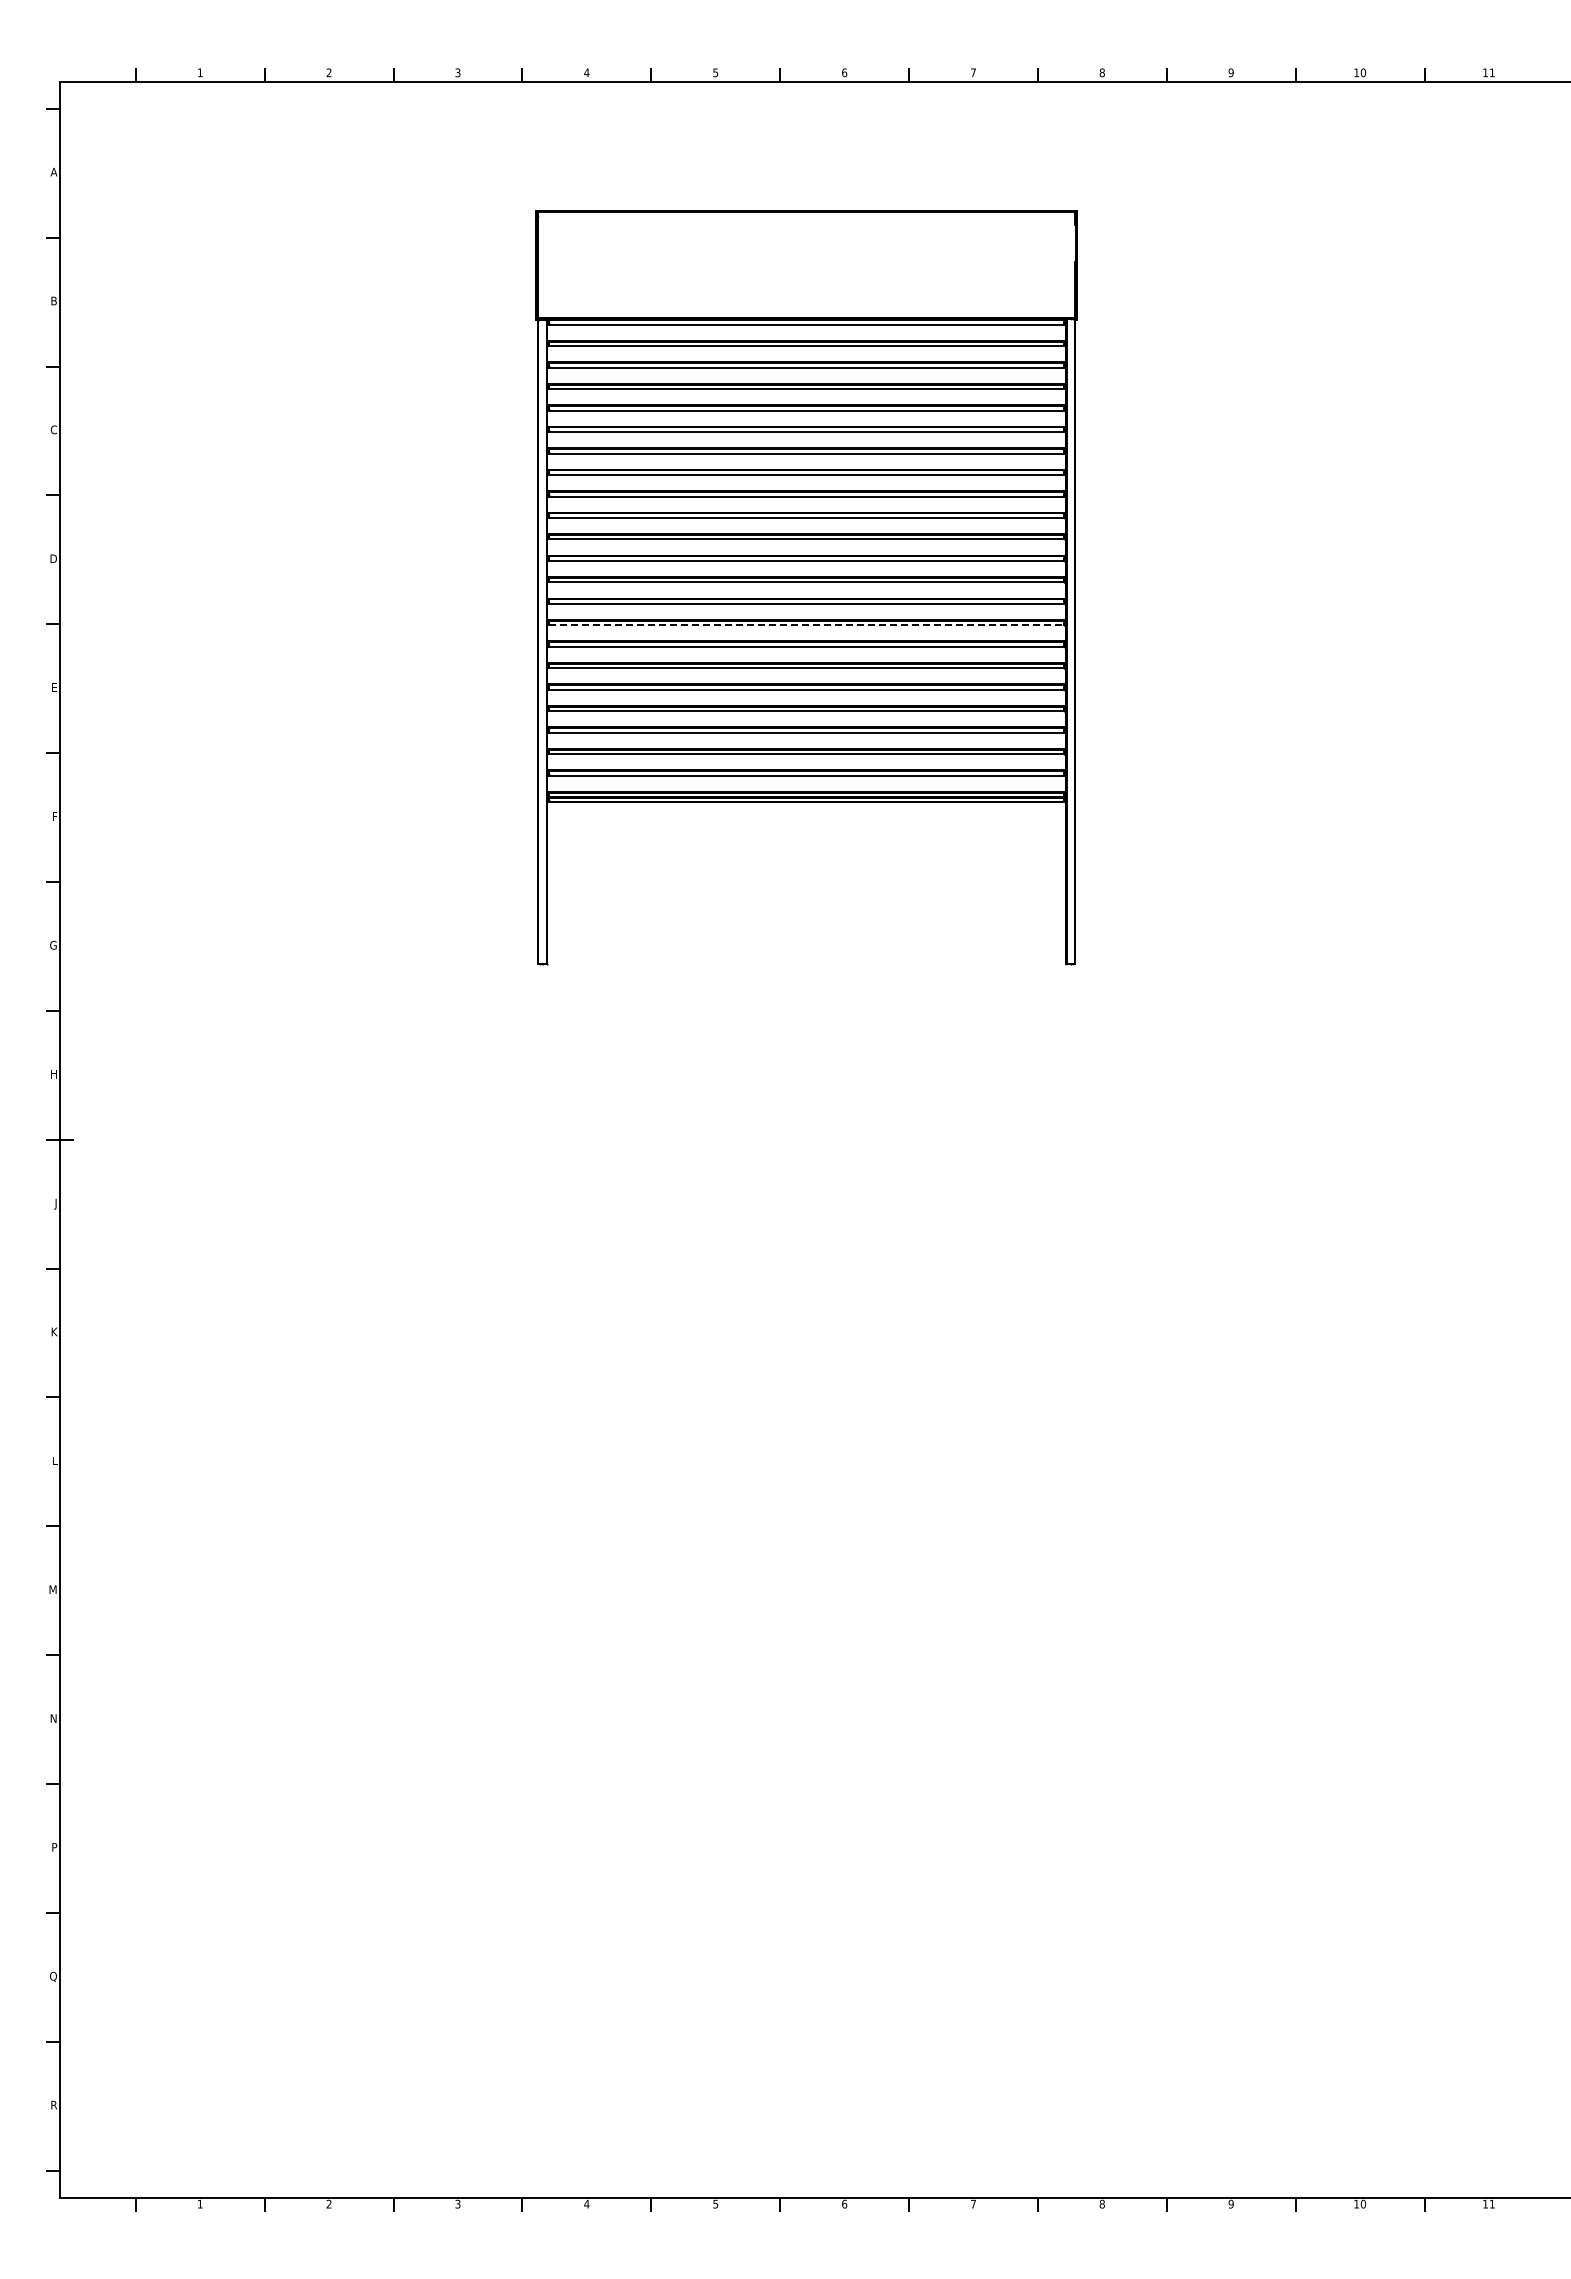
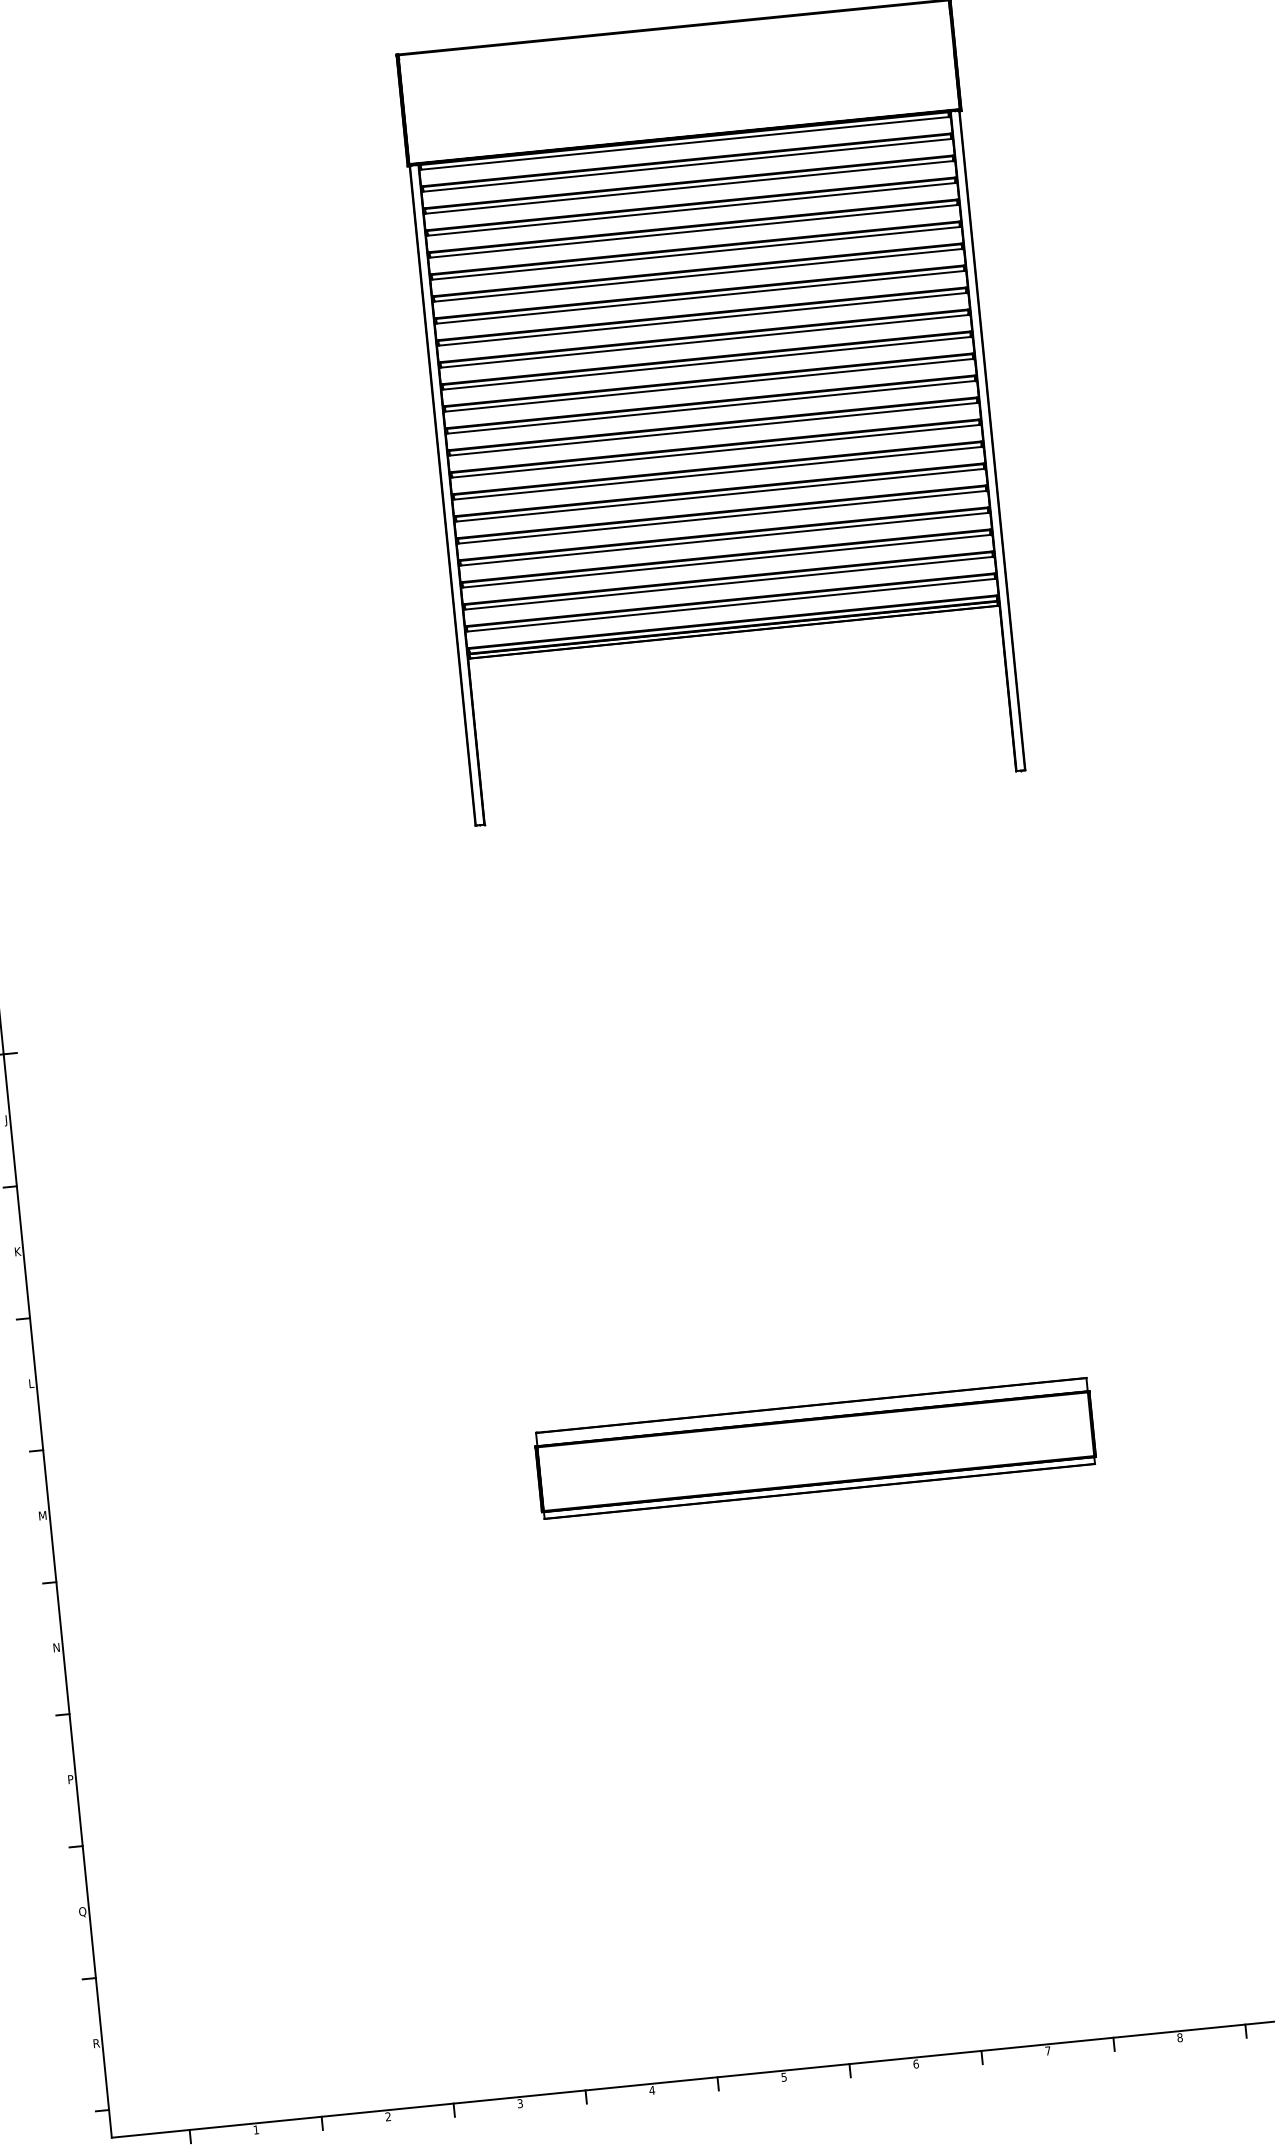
line: (806, 625) -> (715, 451), dashed -> solid
part: (806, 1598) -> (815, 1447), added

